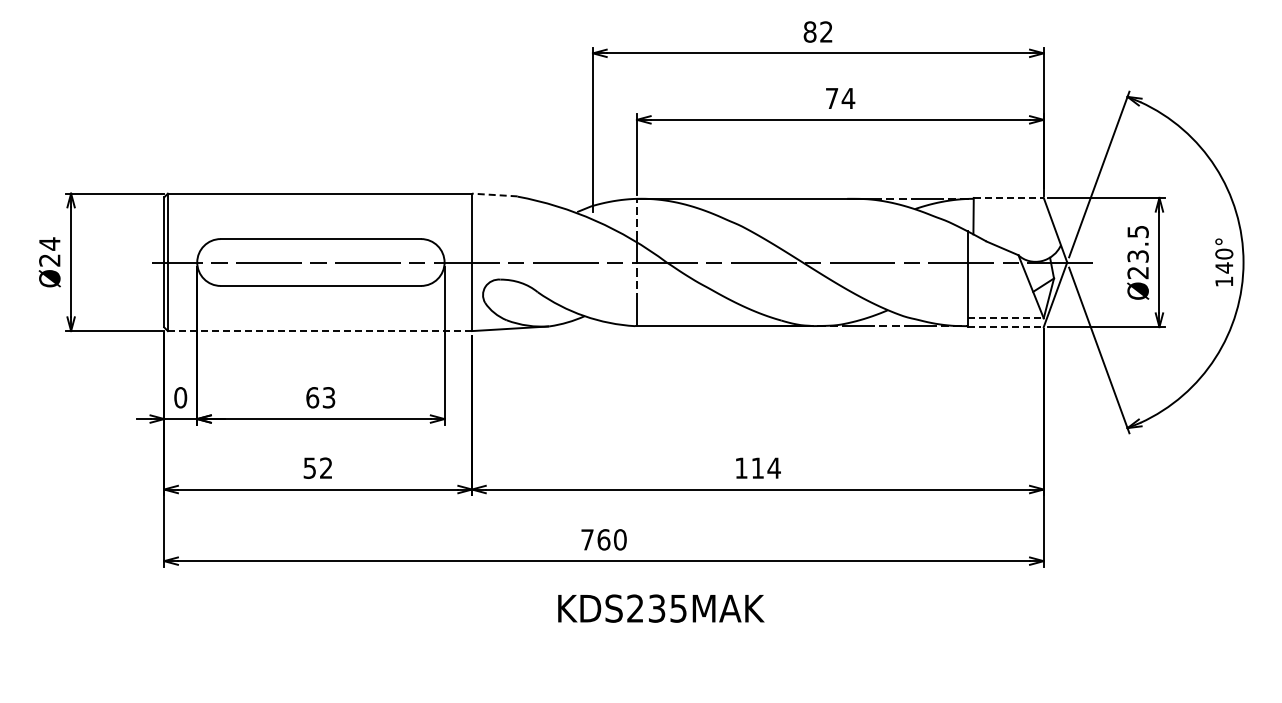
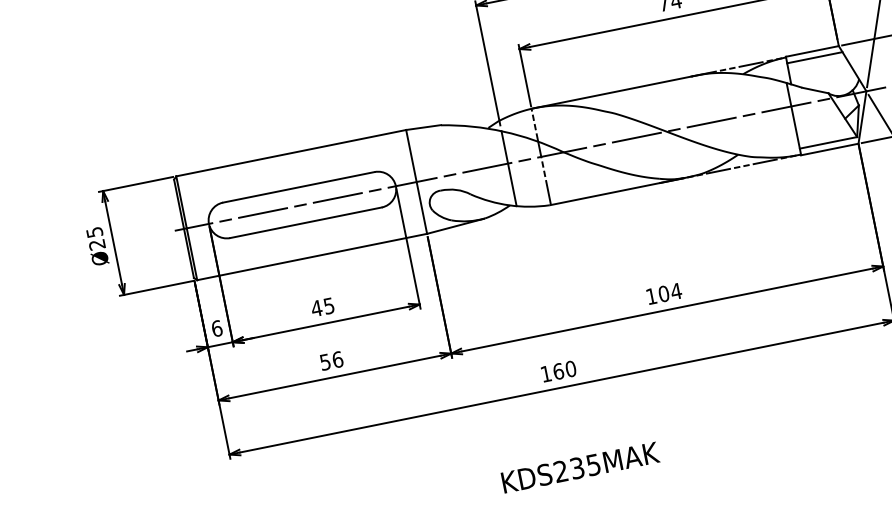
line: (494, 195) -> (423, 127), dashed -> solid
line: (1008, 197) -> (812, 51), dashed -> solid
line: (1009, 206) -> (814, 57), added
text: (49, 243) -> (94, 232), Ø24 -> Ø25
line: (593, 268) -> (509, 168), added
line: (1005, 318) -> (828, 143), dashed -> solid
line: (1005, 327) -> (829, 149), dashed -> solid
line: (320, 331) -> (312, 257), dashed -> solid
text: (180, 397) -> (216, 328), 0 -> 6
text: (320, 397) -> (322, 307), 63 -> 45
text: (326, 467) -> (337, 359), 52 -> 56
text: (757, 467) -> (663, 293), 114 -> 104
text: (587, 539) -> (546, 373), 760 -> 160
text: (661, 608) -> (580, 467), moved

